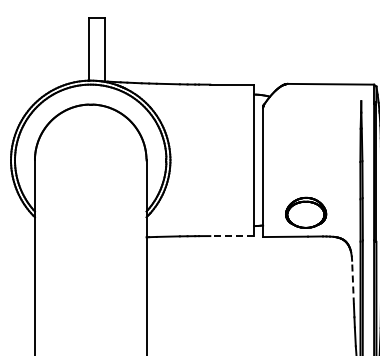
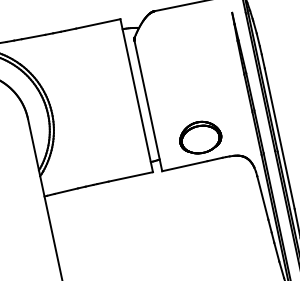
line: (232, 236) -> (131, 177), dashed -> solid
line: (353, 282) -> (263, 197), dashed -> solid

